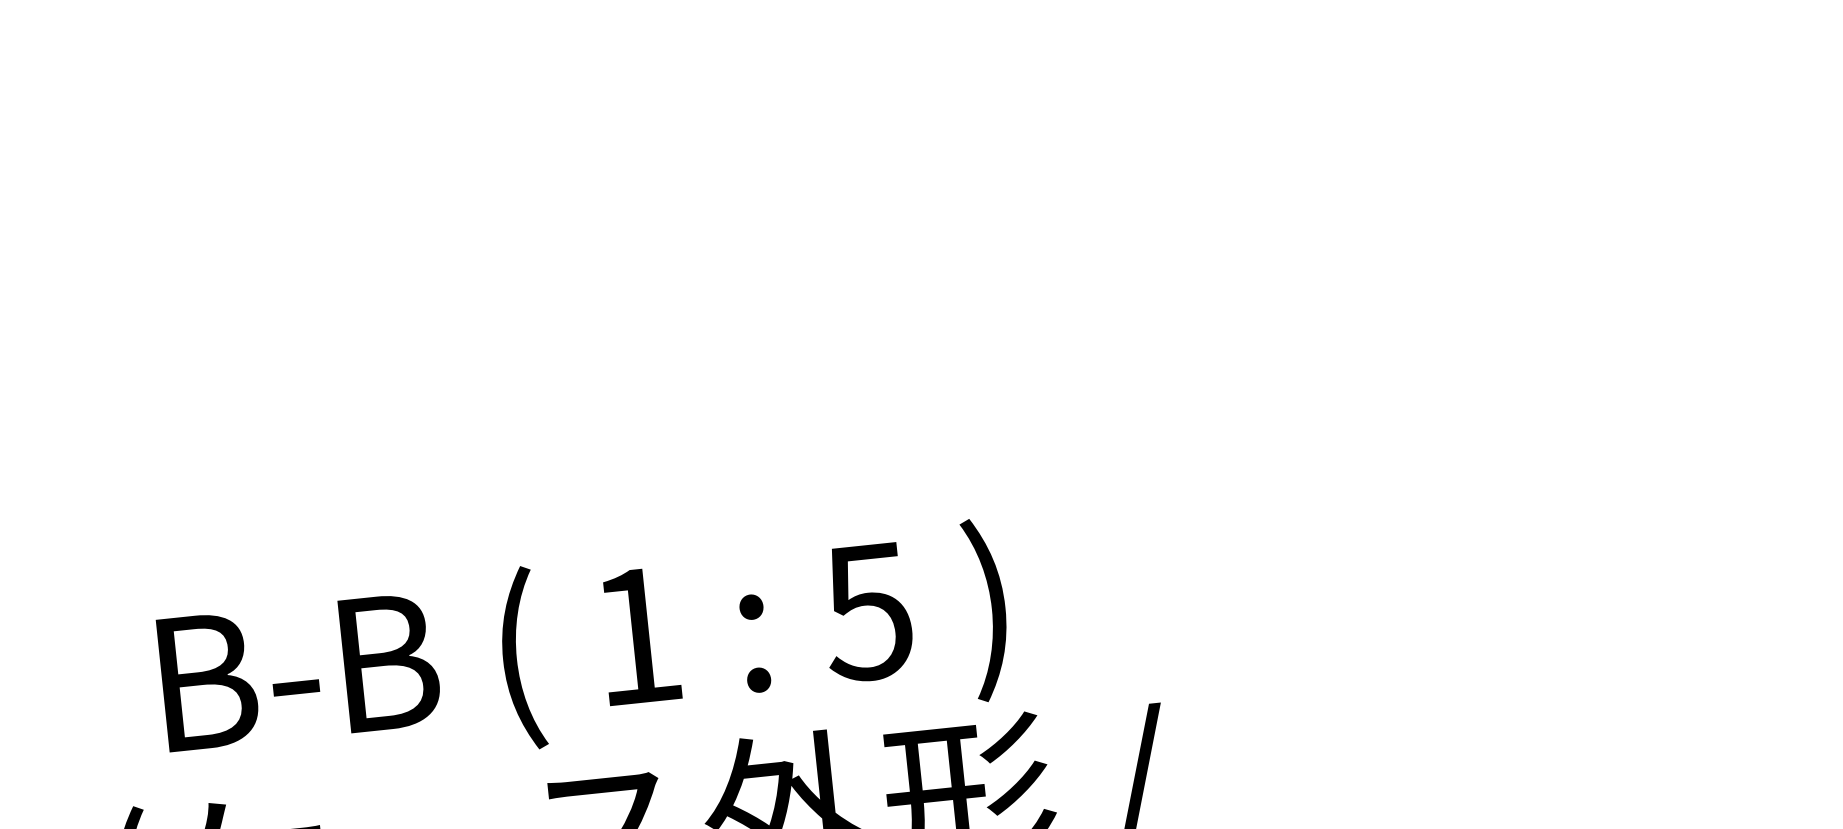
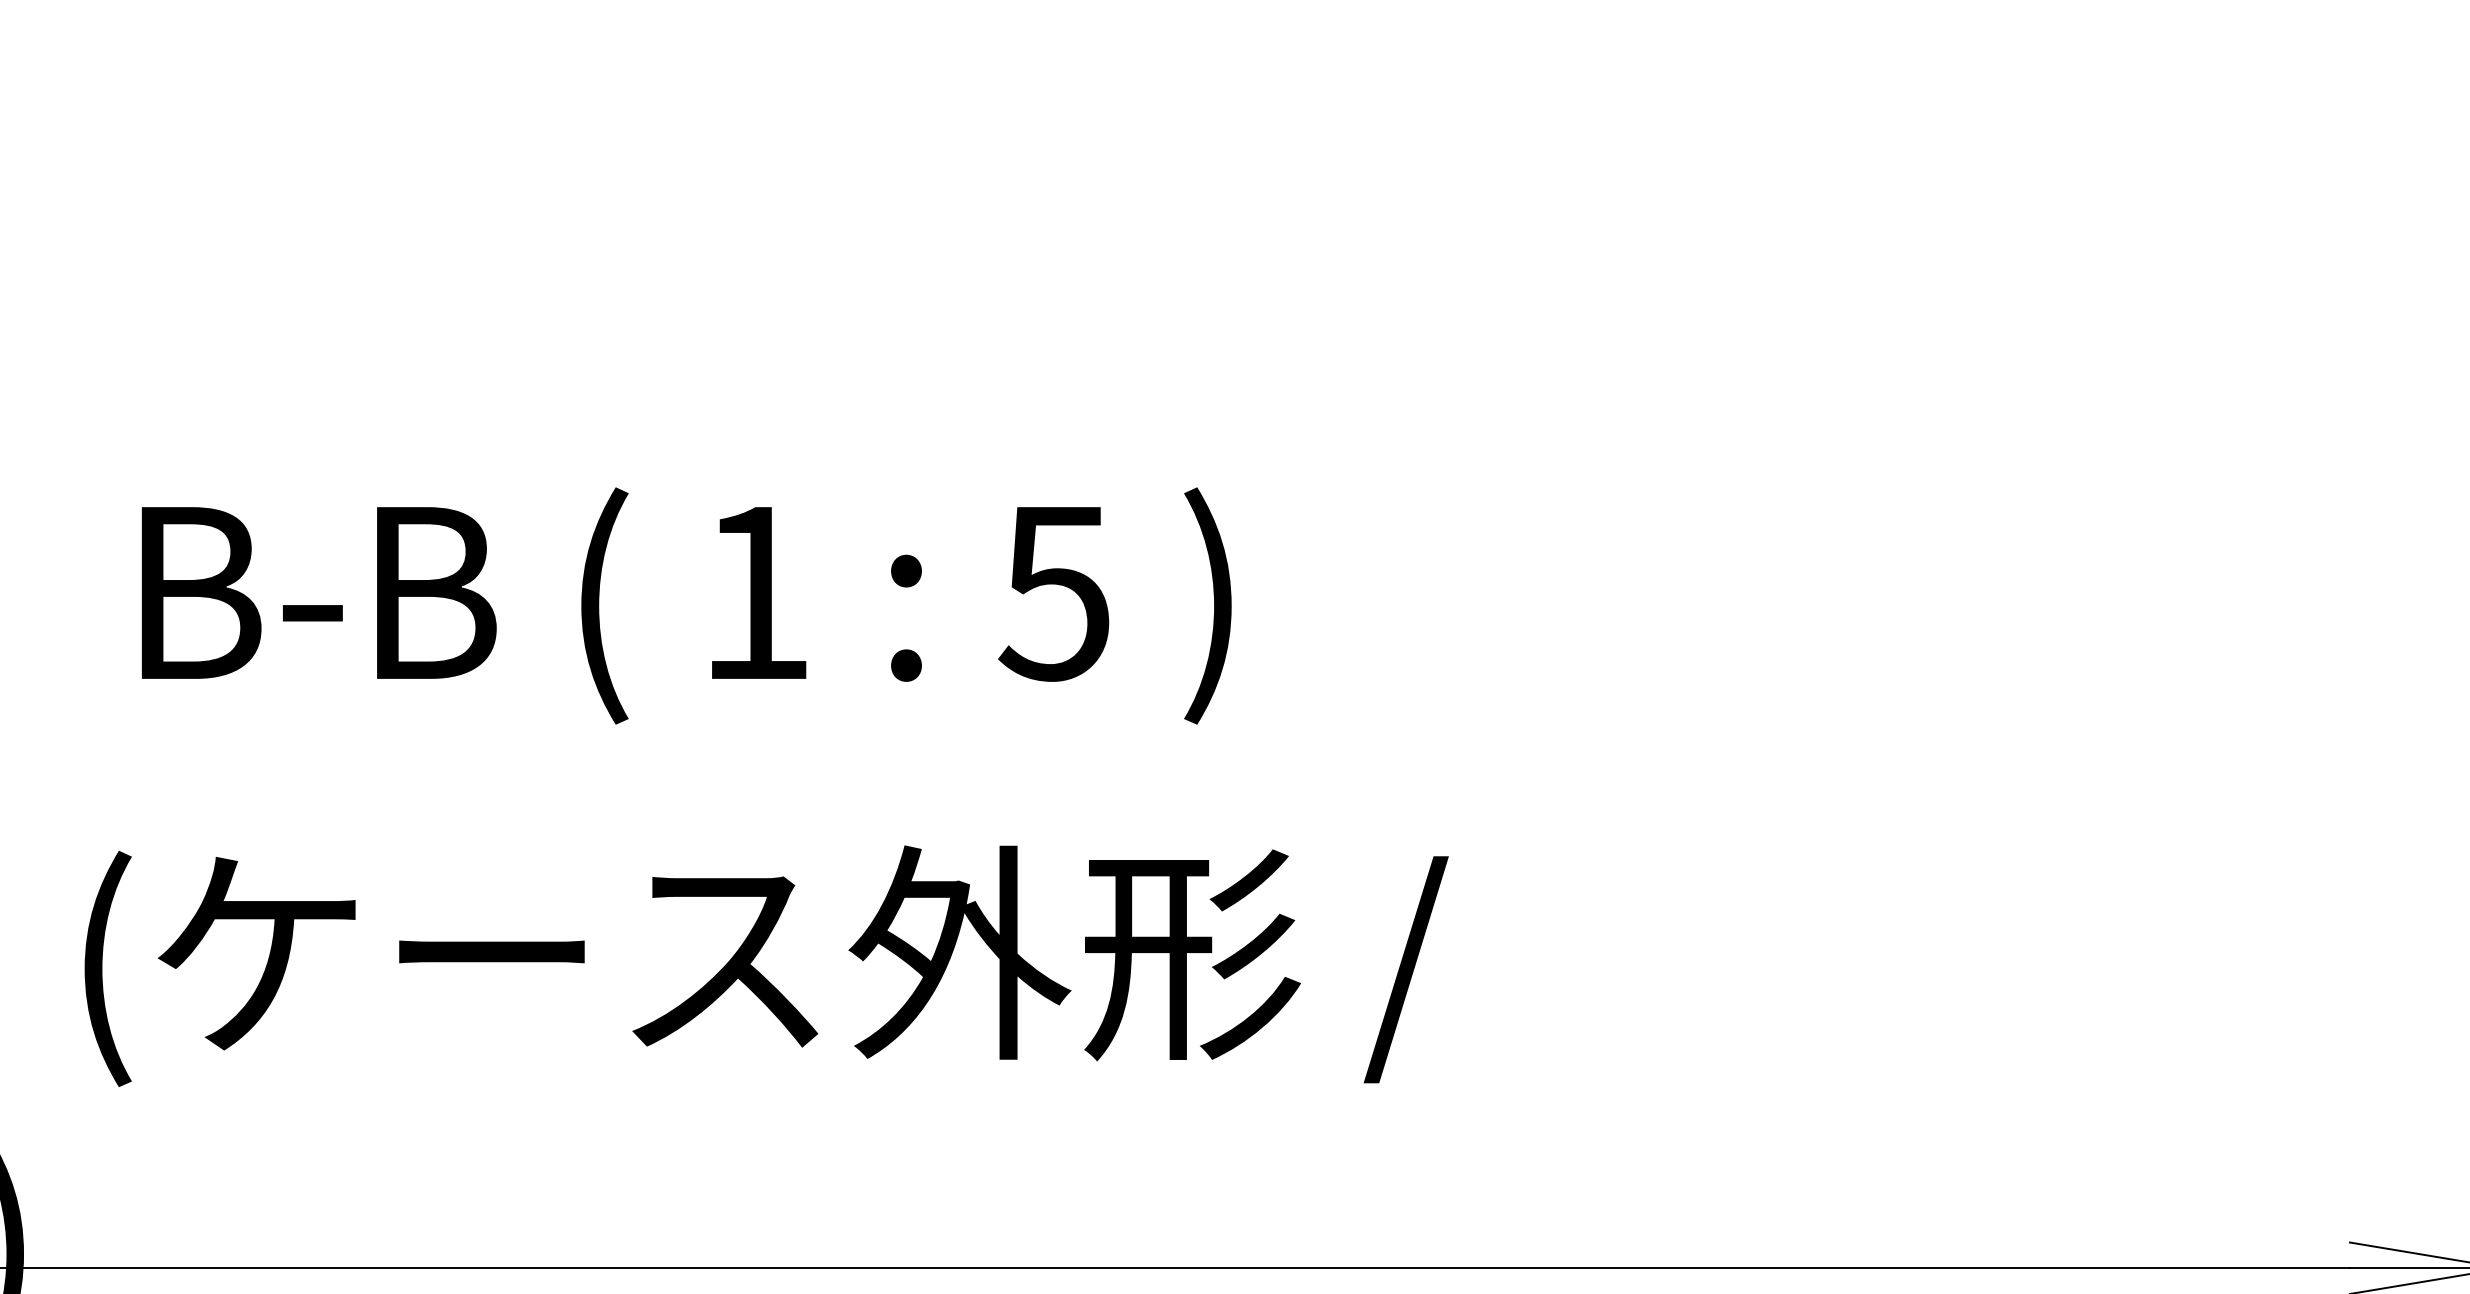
text: (584, 651) -> (686, 605), moved

